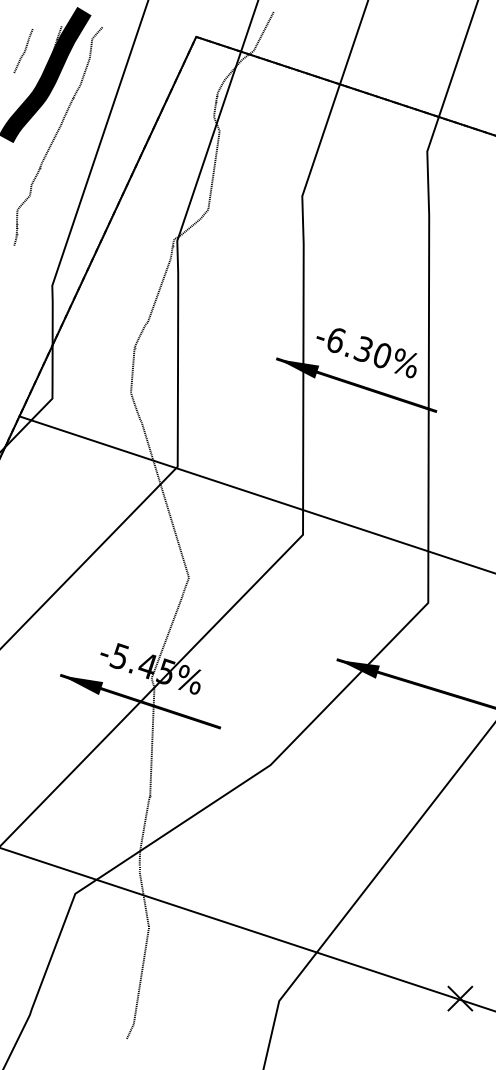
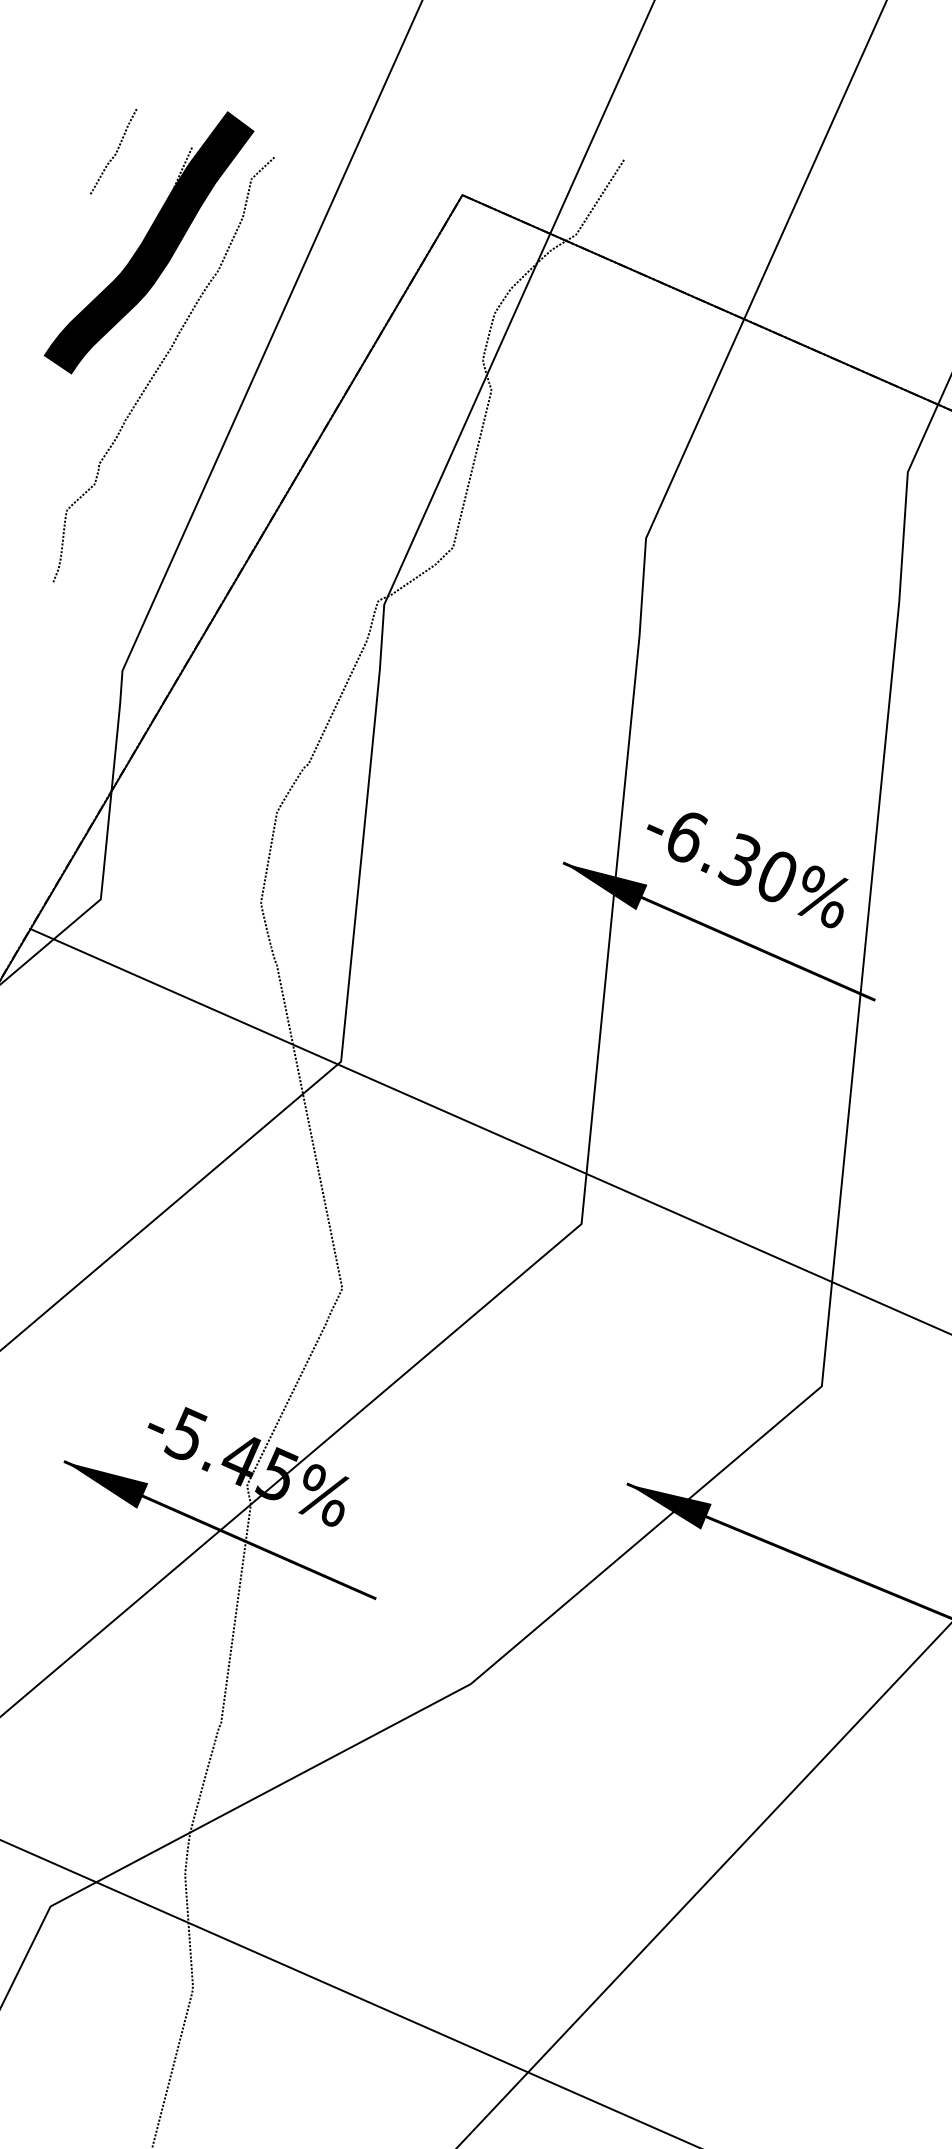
curve: (24, 51) -> (115, 152), moved

